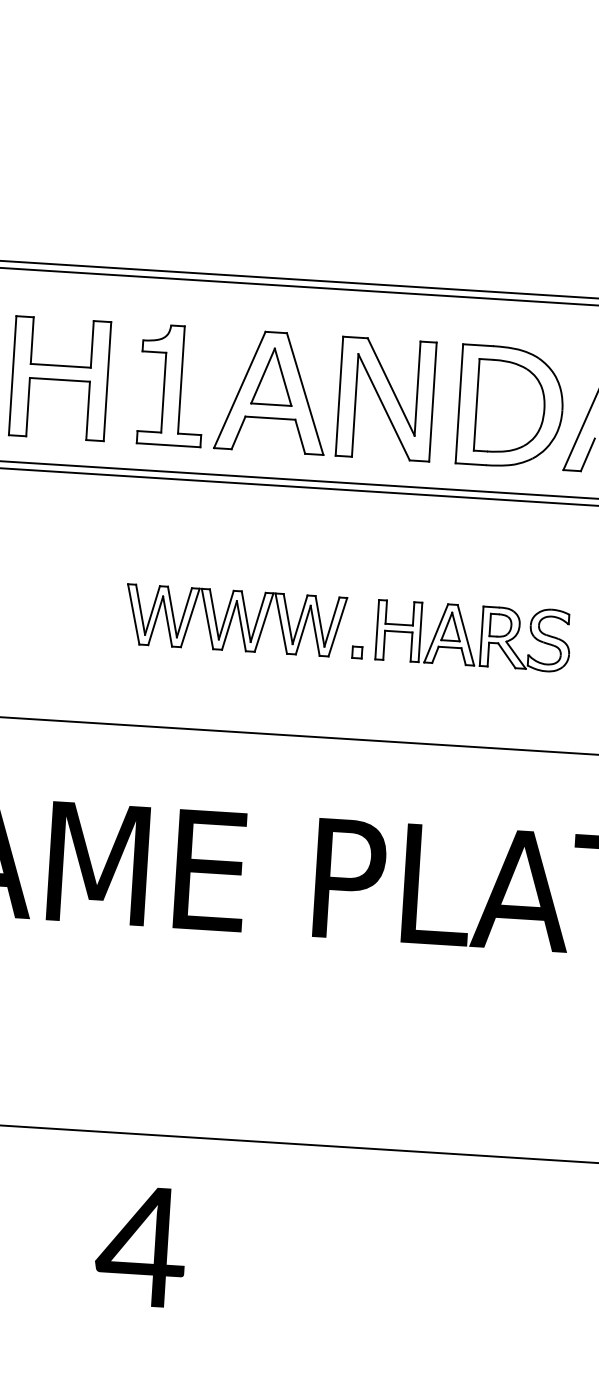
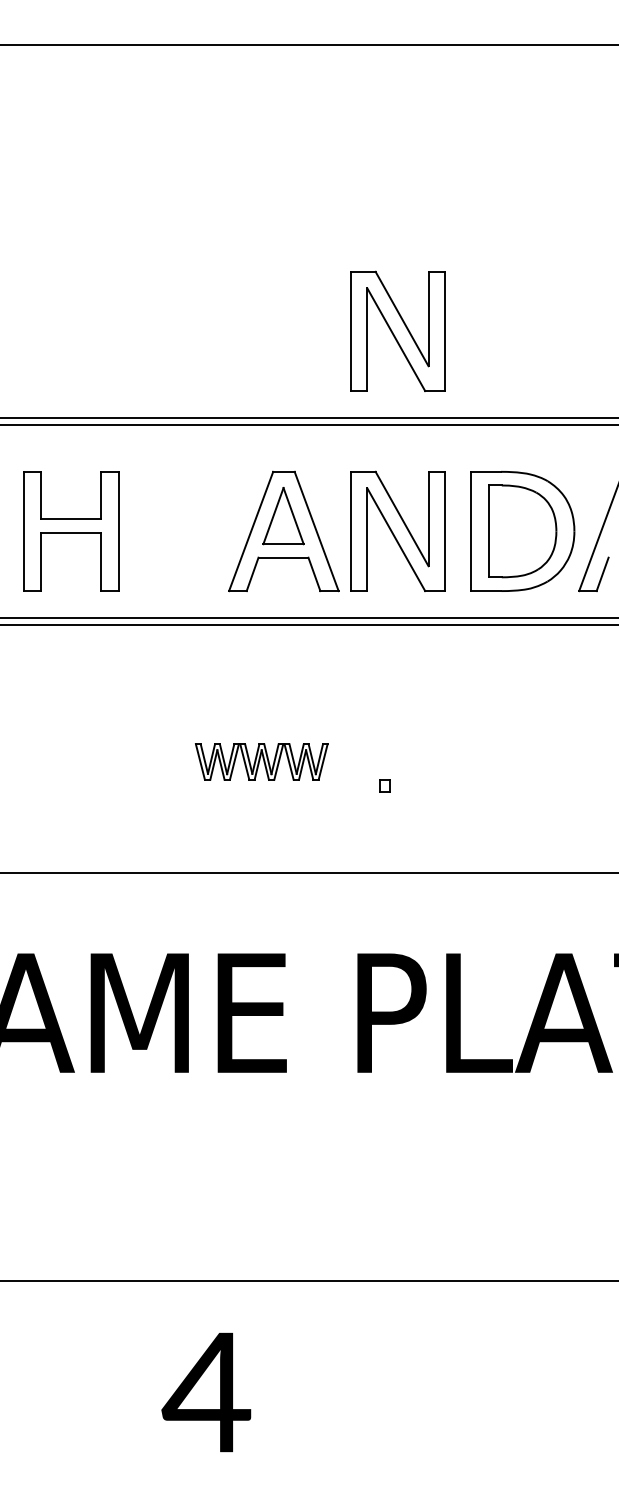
part: (398, 198) -> (397, 330), added
part: (172, 384) -> (183, 530), removed
part: (235, 620) -> (261, 761), size x0.6
part: (467, 635) -> (493, 762), removed

